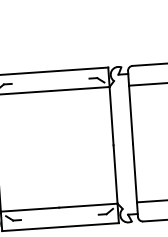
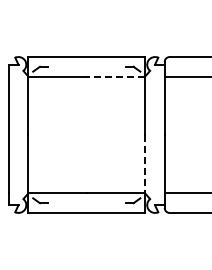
line: (79, 89) -> (115, 76), solid -> dashed
line: (115, 174) -> (145, 164), solid -> dashed

